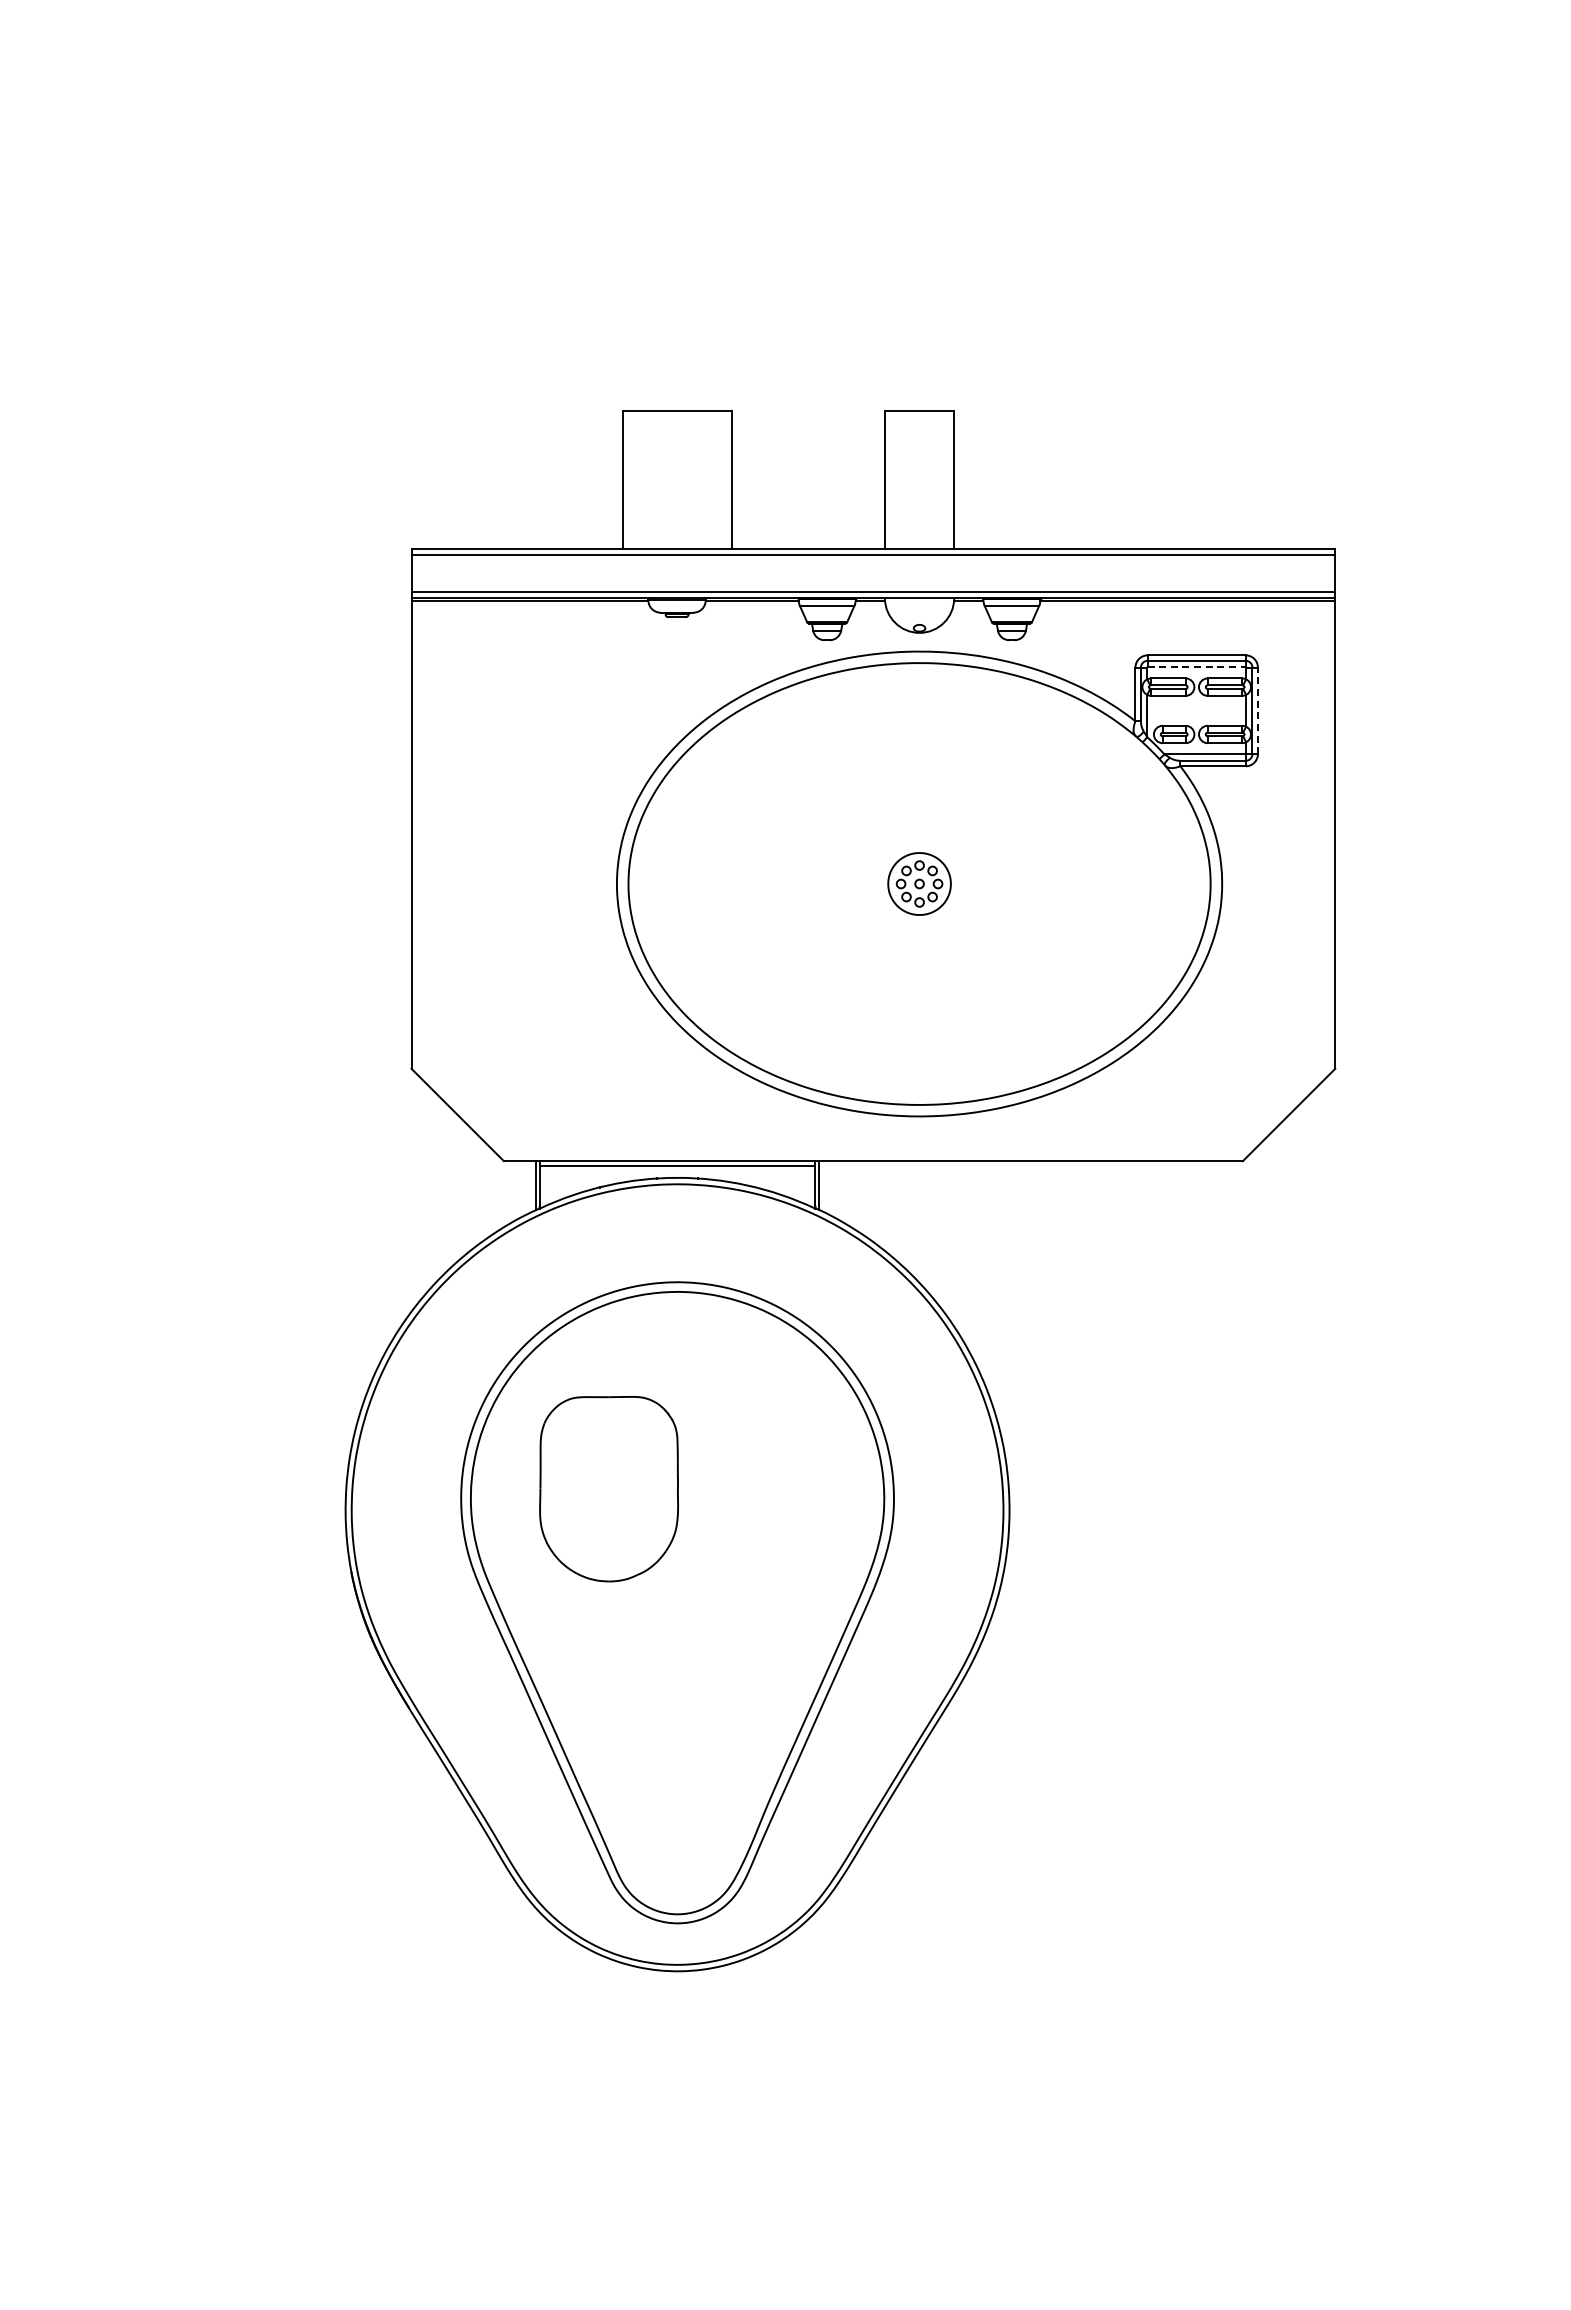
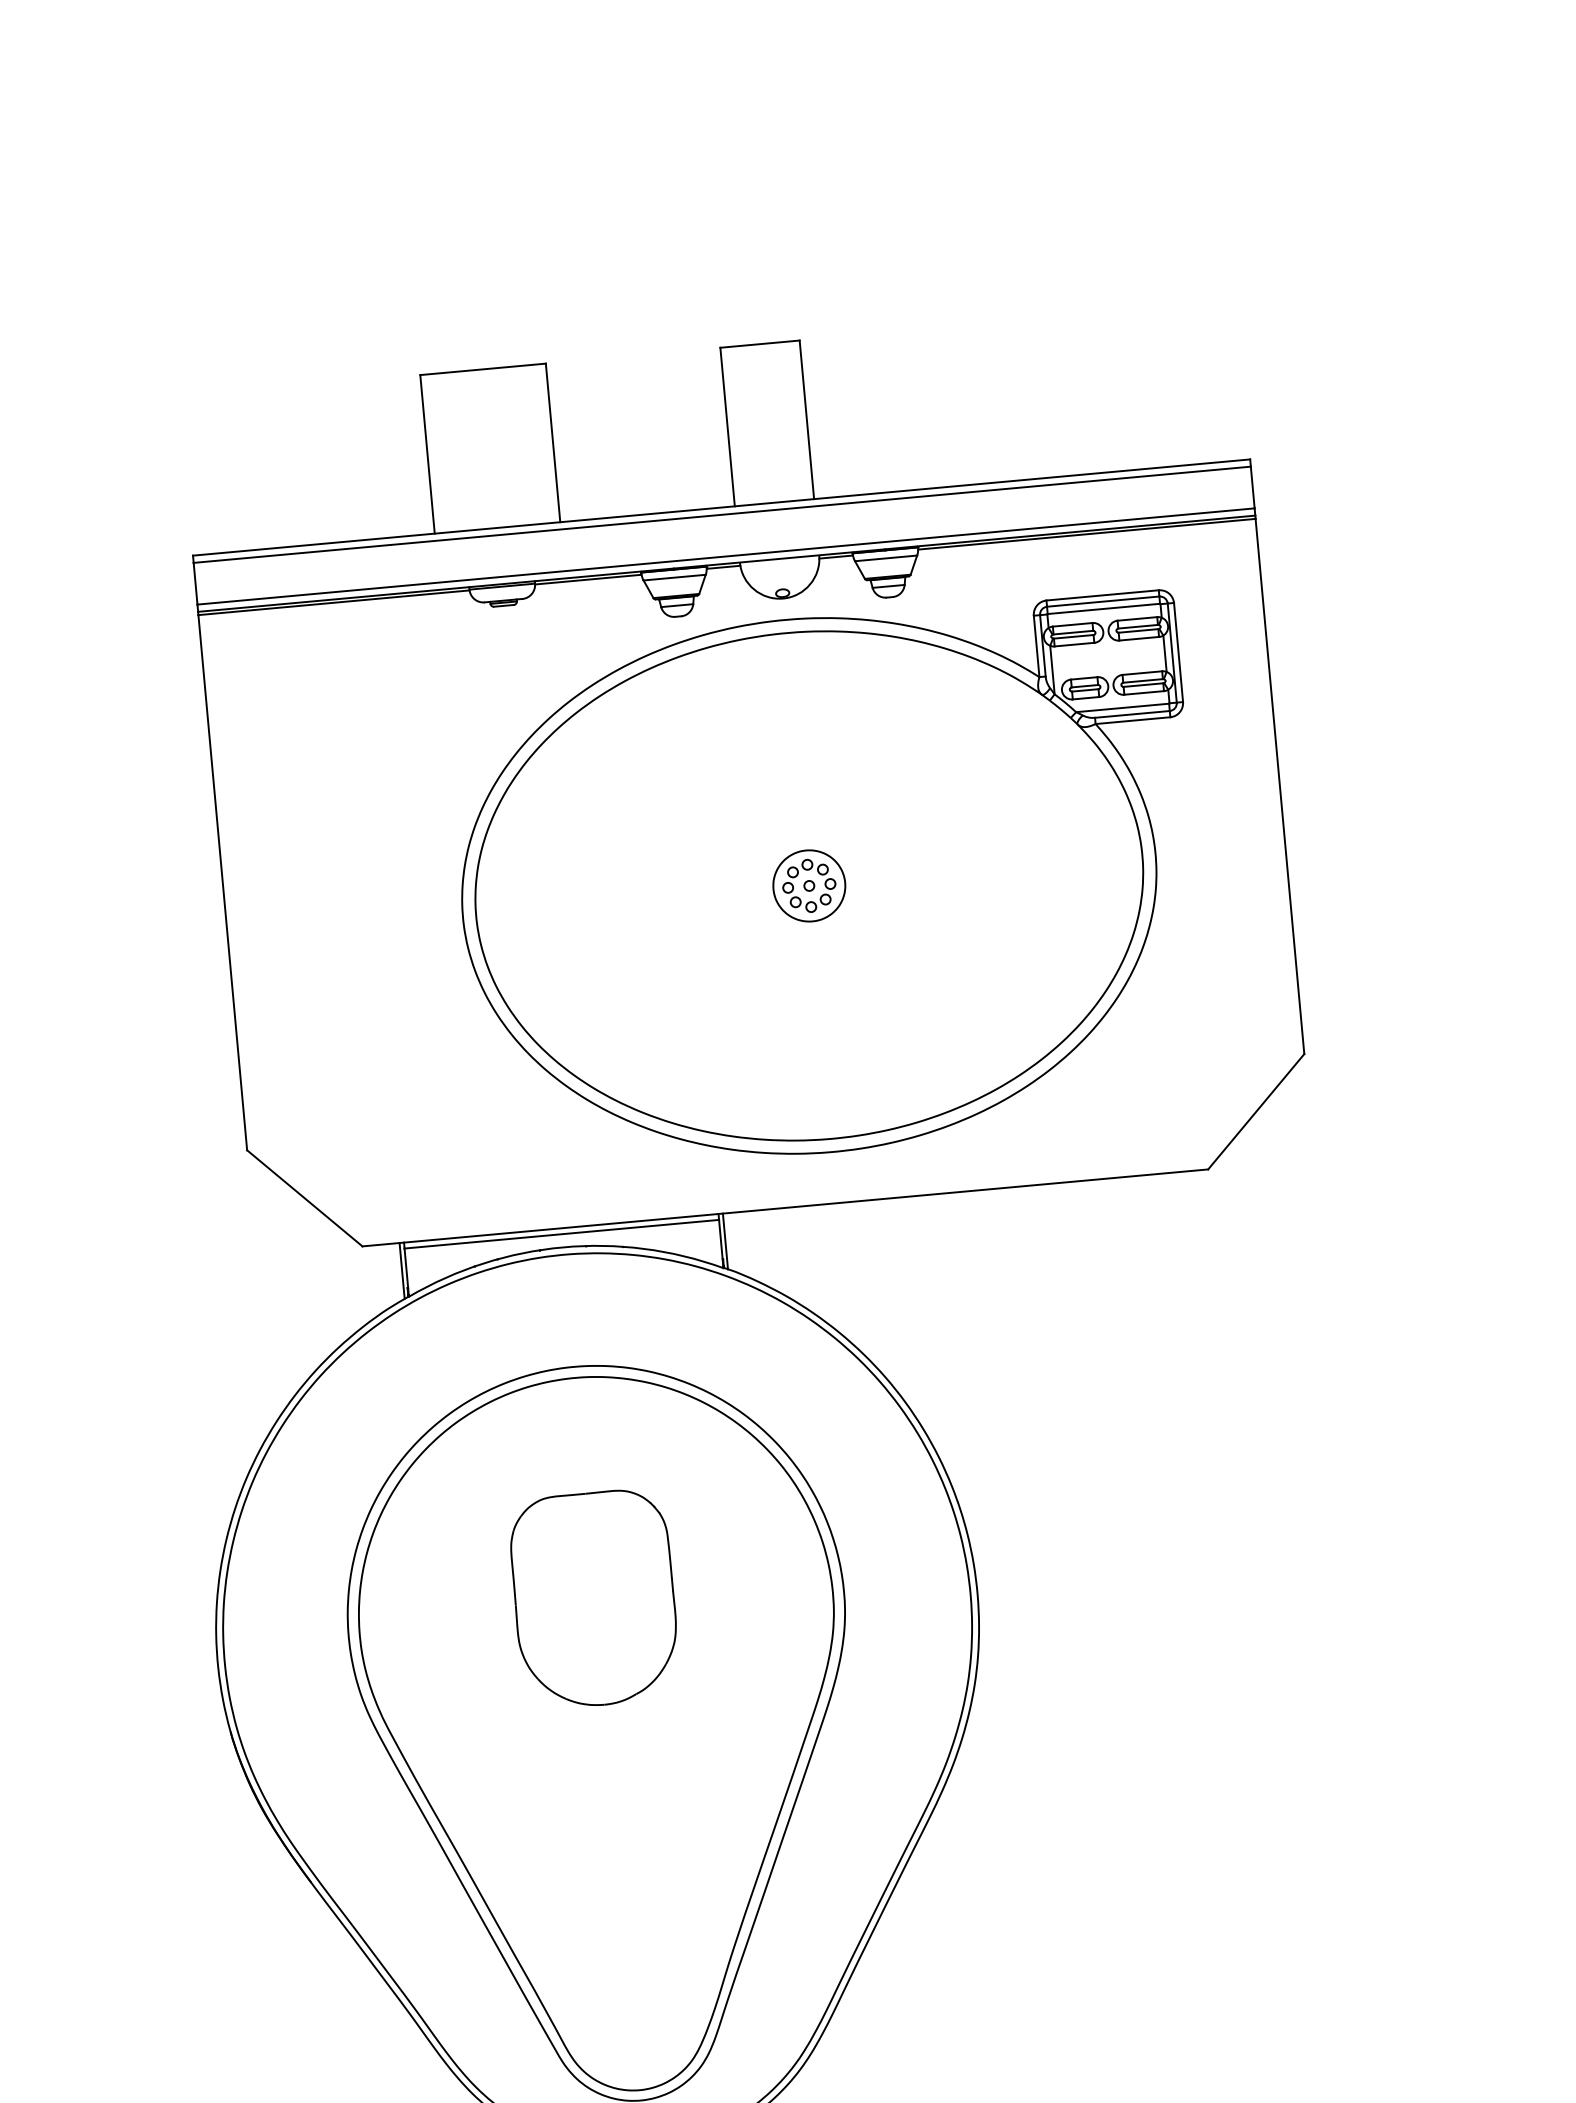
line: (1197, 667) -> (1104, 609), dashed -> solid
line: (1257, 710) -> (1177, 652), dashed -> solid
part: (608, 1489) -> (593, 1599), moved

